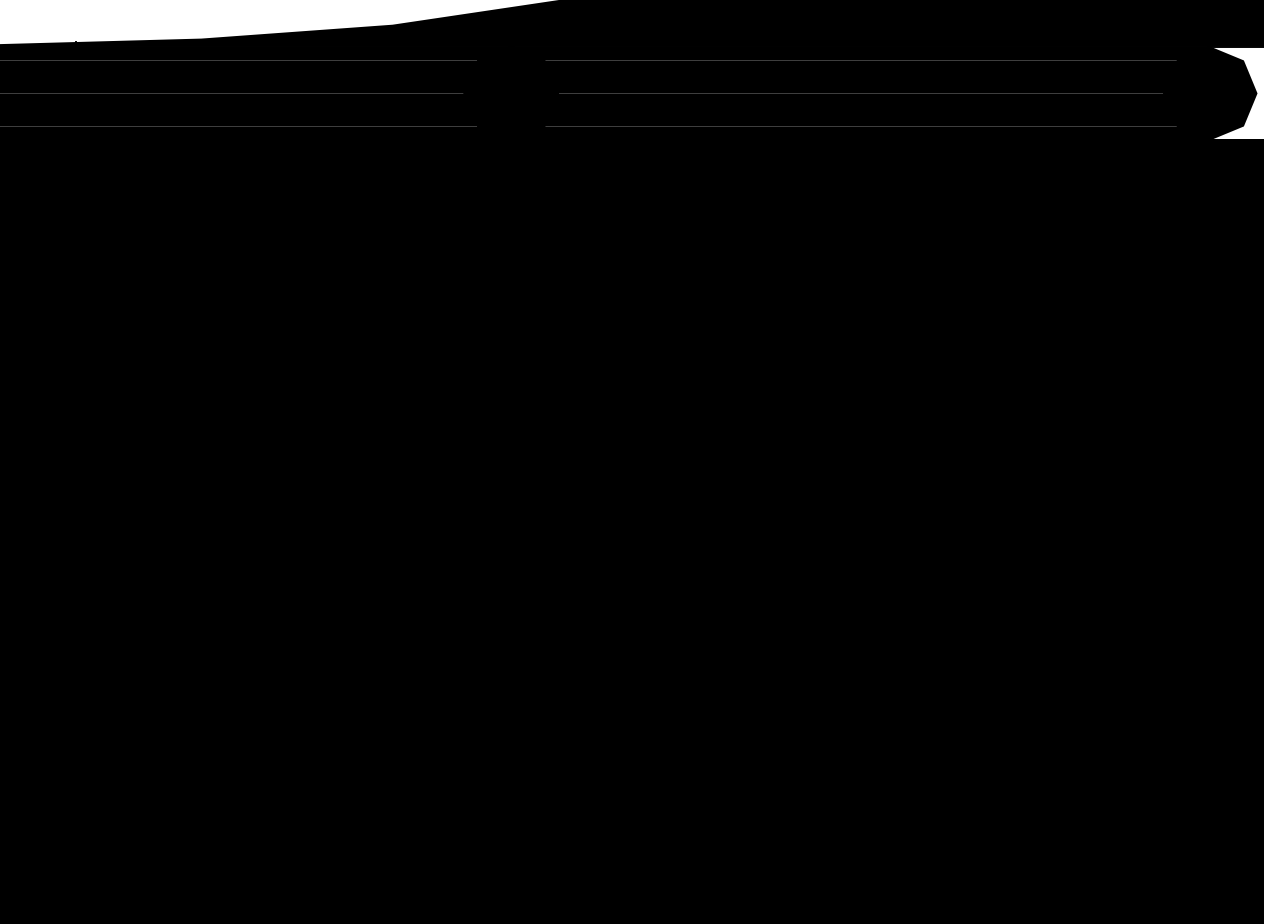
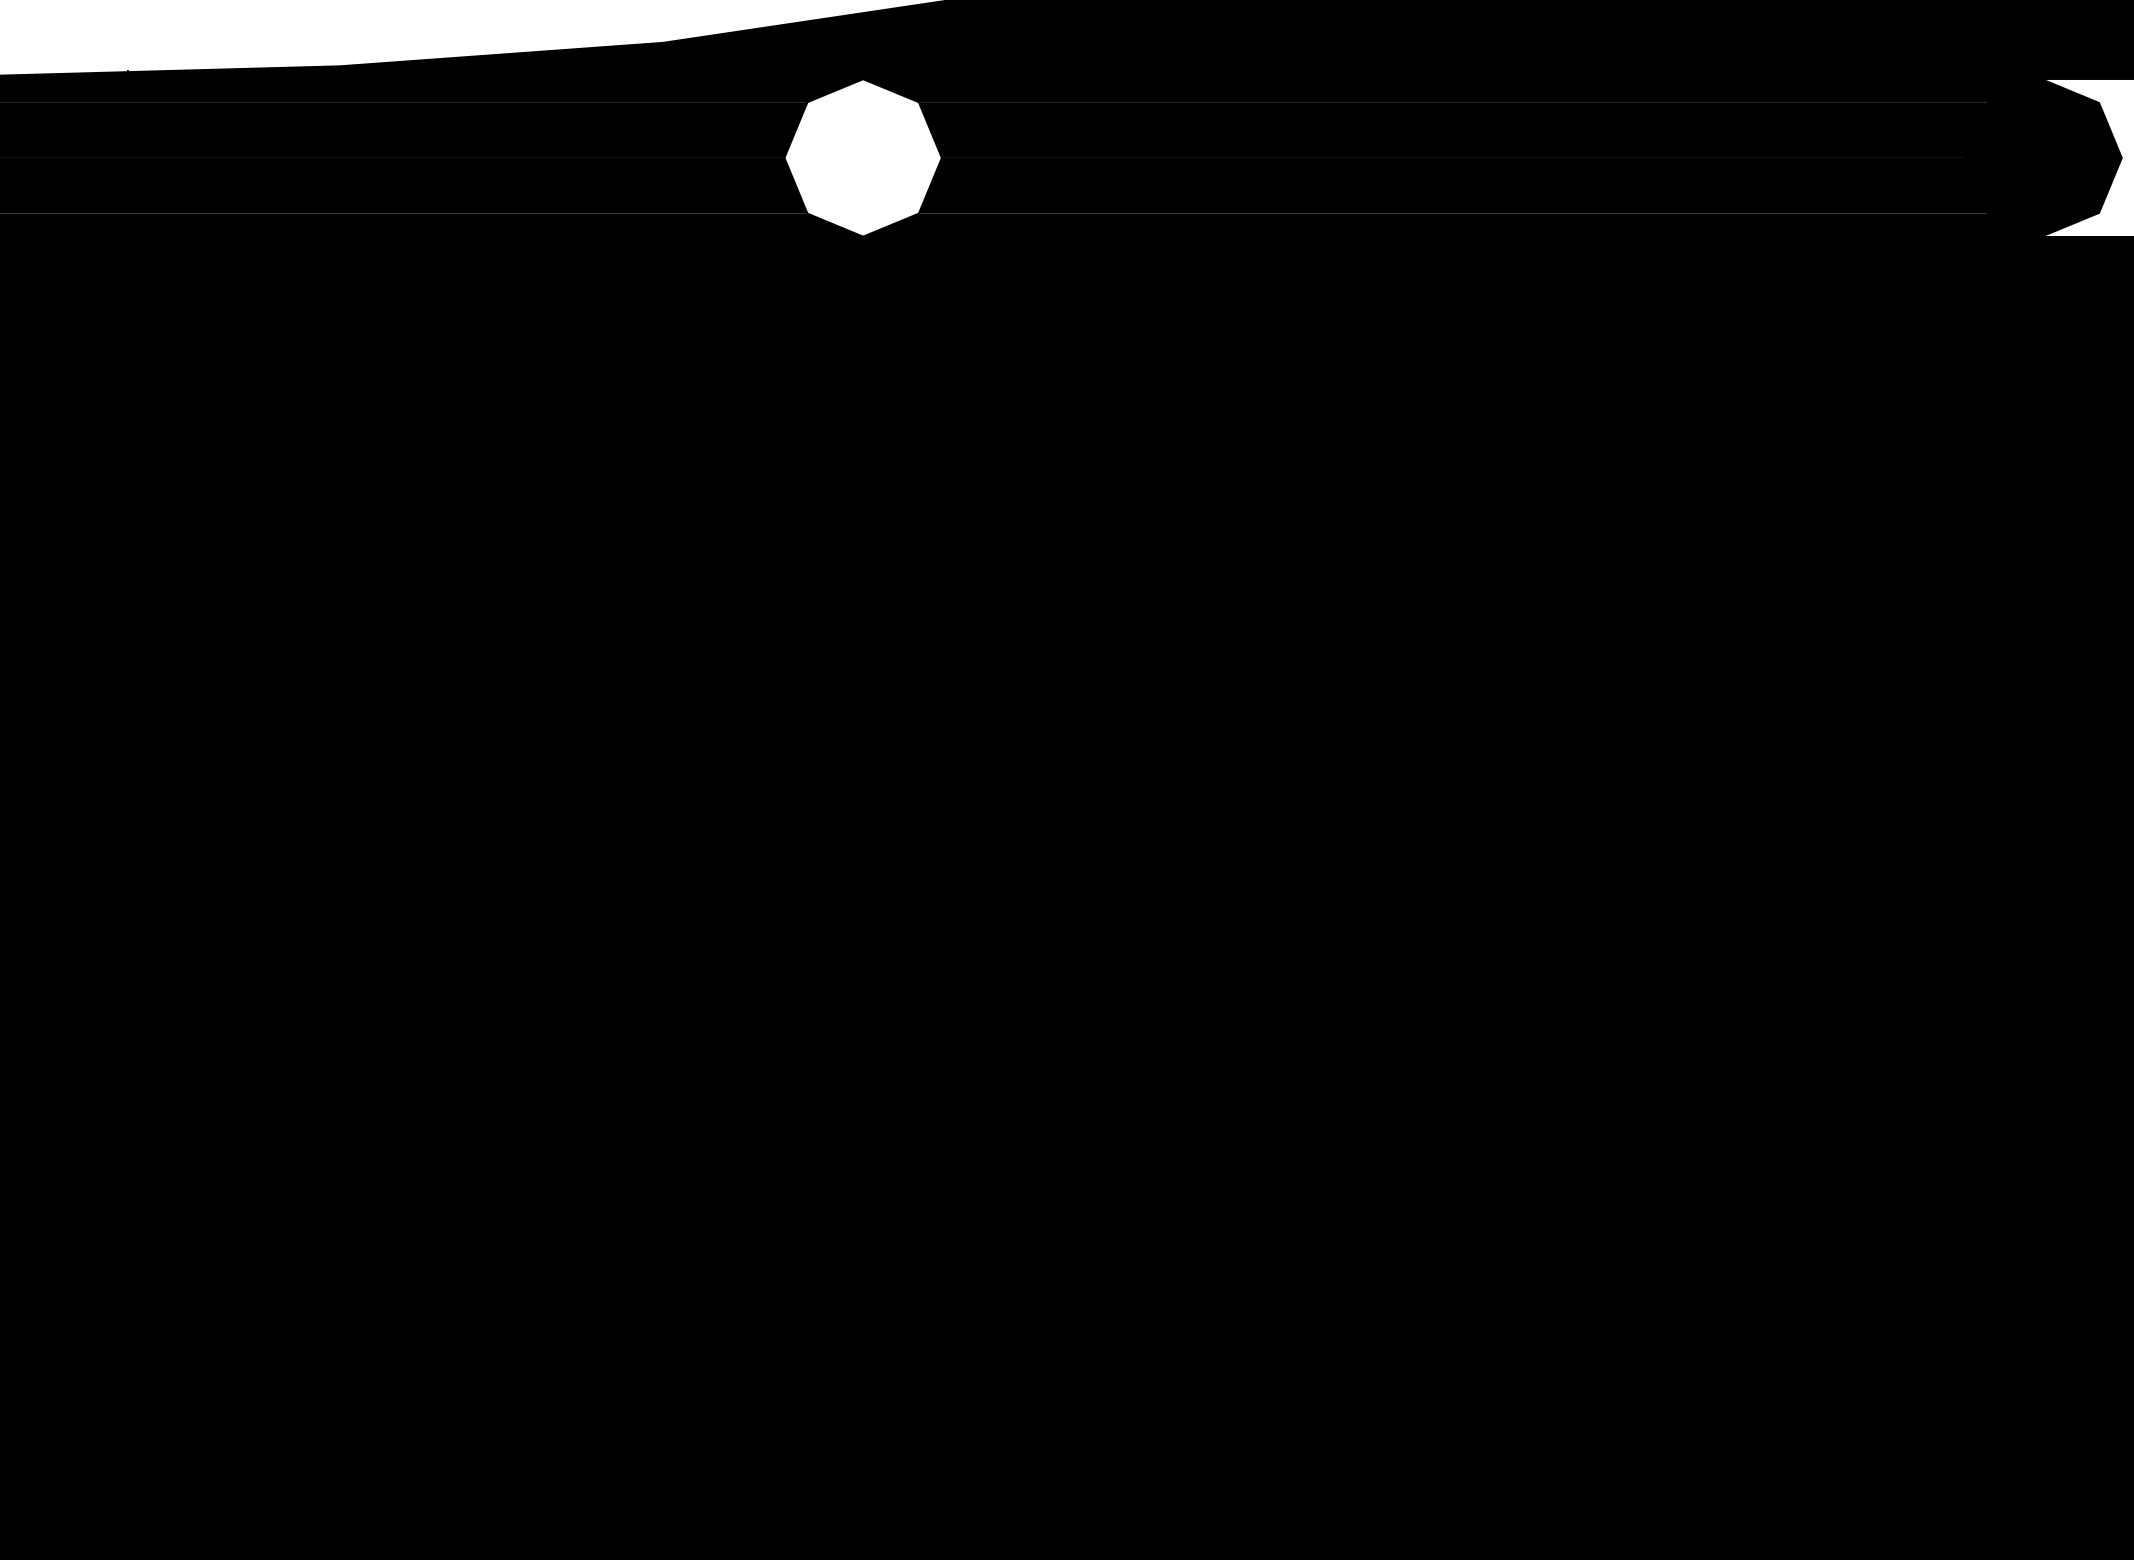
fill: (510, 93) -> (861, 158), removed

